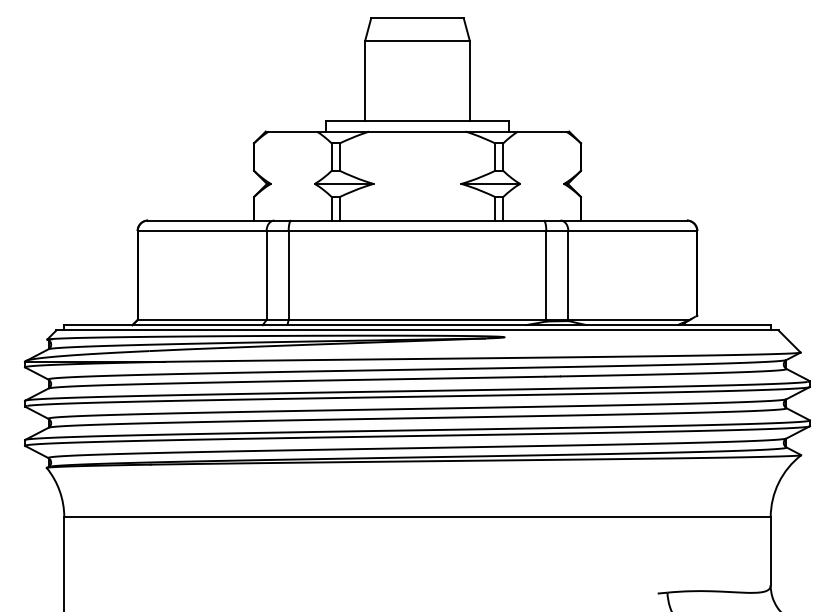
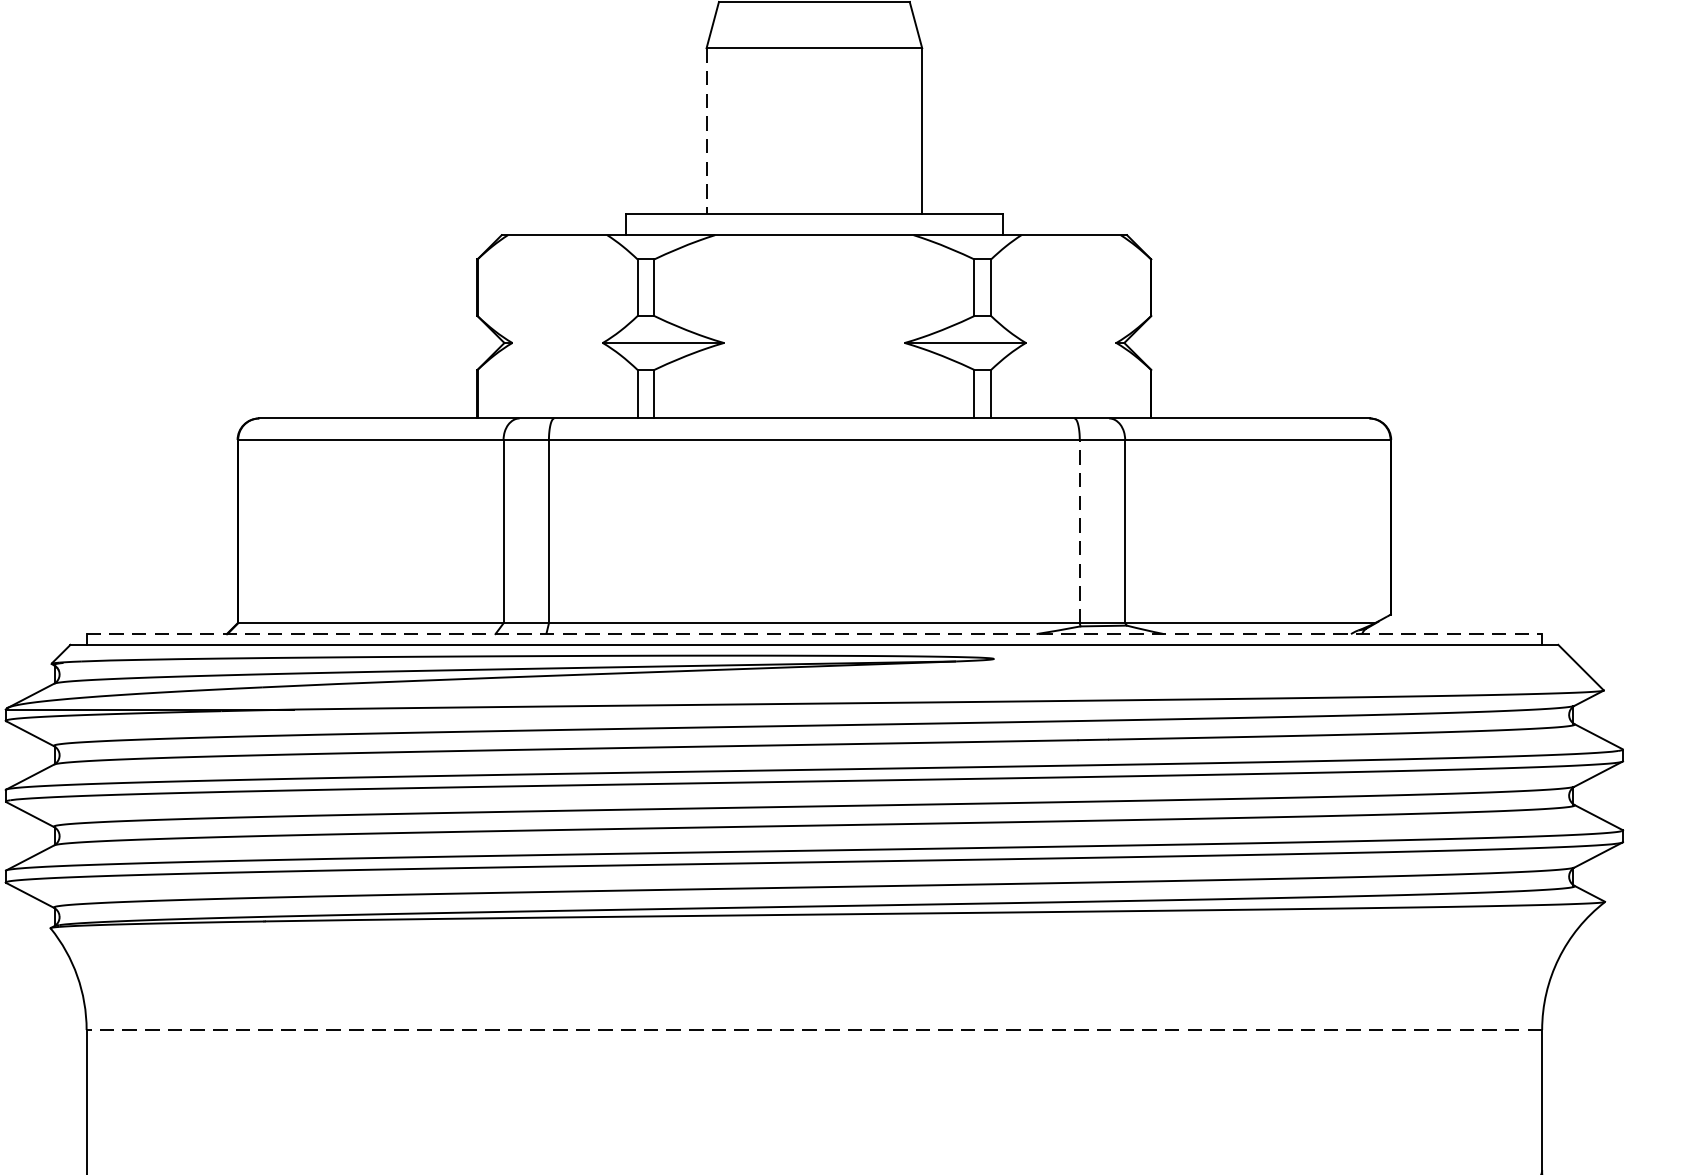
line: (365, 81) -> (707, 131), solid -> dashed
line: (546, 275) -> (1080, 531), solid -> dashed
line: (417, 325) -> (814, 634), solid -> dashed
line: (416, 517) -> (812, 1030), solid -> dashed

